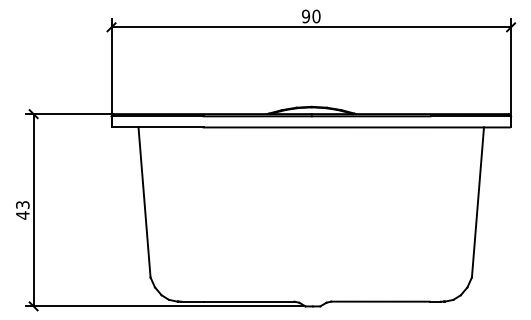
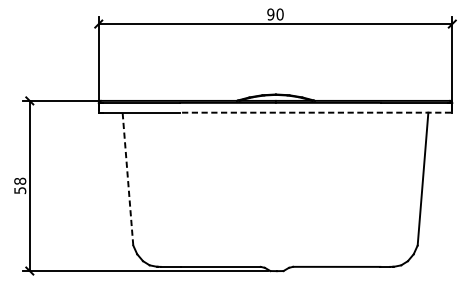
line: (356, 127) -> (315, 112), solid -> dashed
line: (144, 201) -> (127, 178), solid -> dashed
text: (22, 210) -> (19, 186), 43 -> 58

